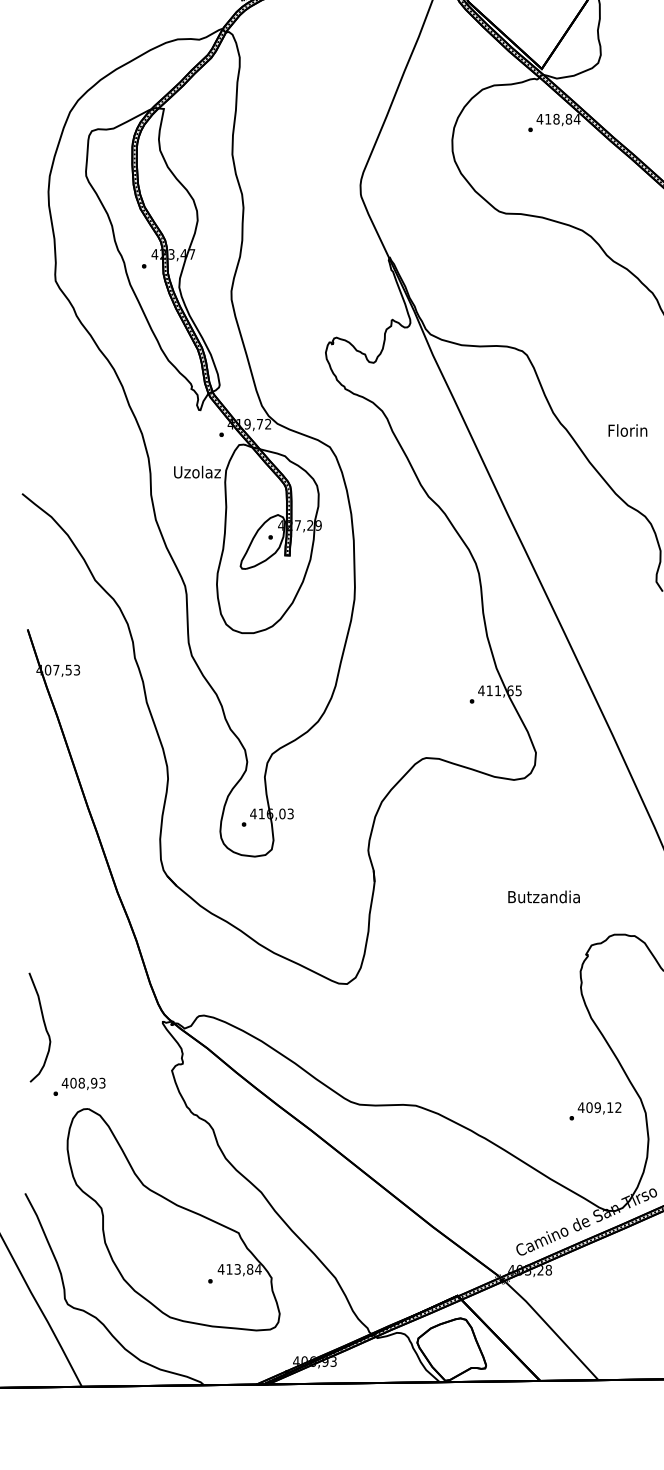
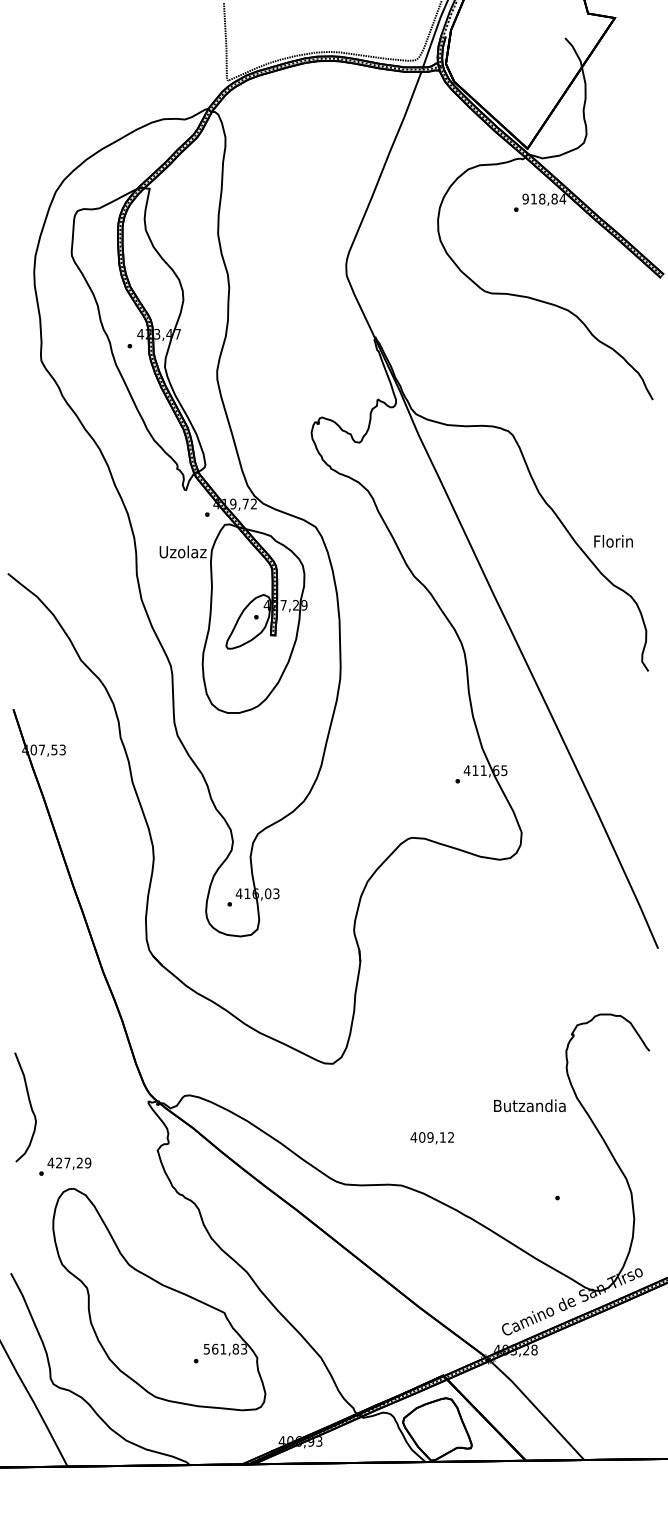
text: (539, 118) -> (525, 198), 418,84 -> 918,84
text: (627, 430) -> (613, 541), moved
text: (543, 896) -> (529, 1105), moved
text: (87, 1082) -> (73, 1162), 408,93 -> 427,29
text: (598, 1108) -> (431, 1138), moved
text: (239, 1268) -> (225, 1348), 413,84 -> 561,83

